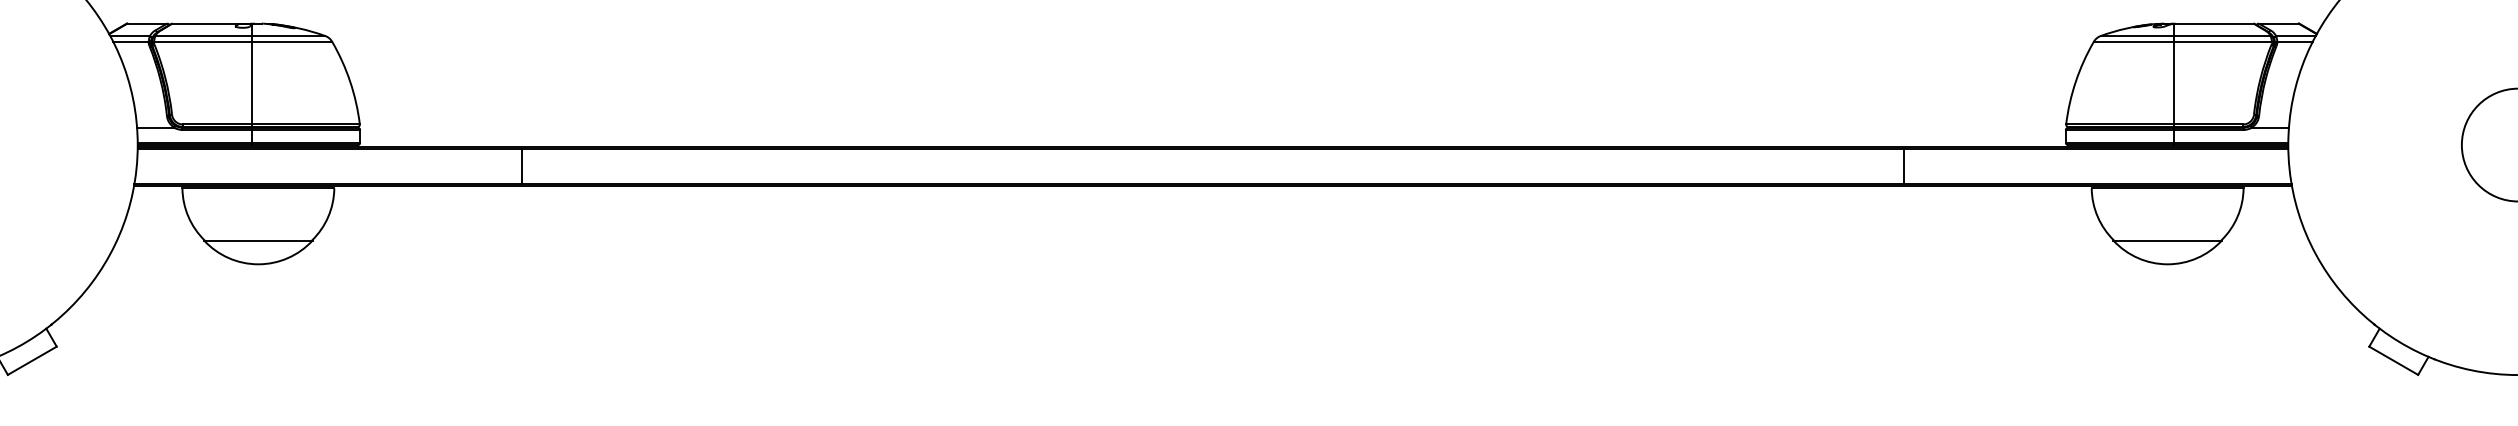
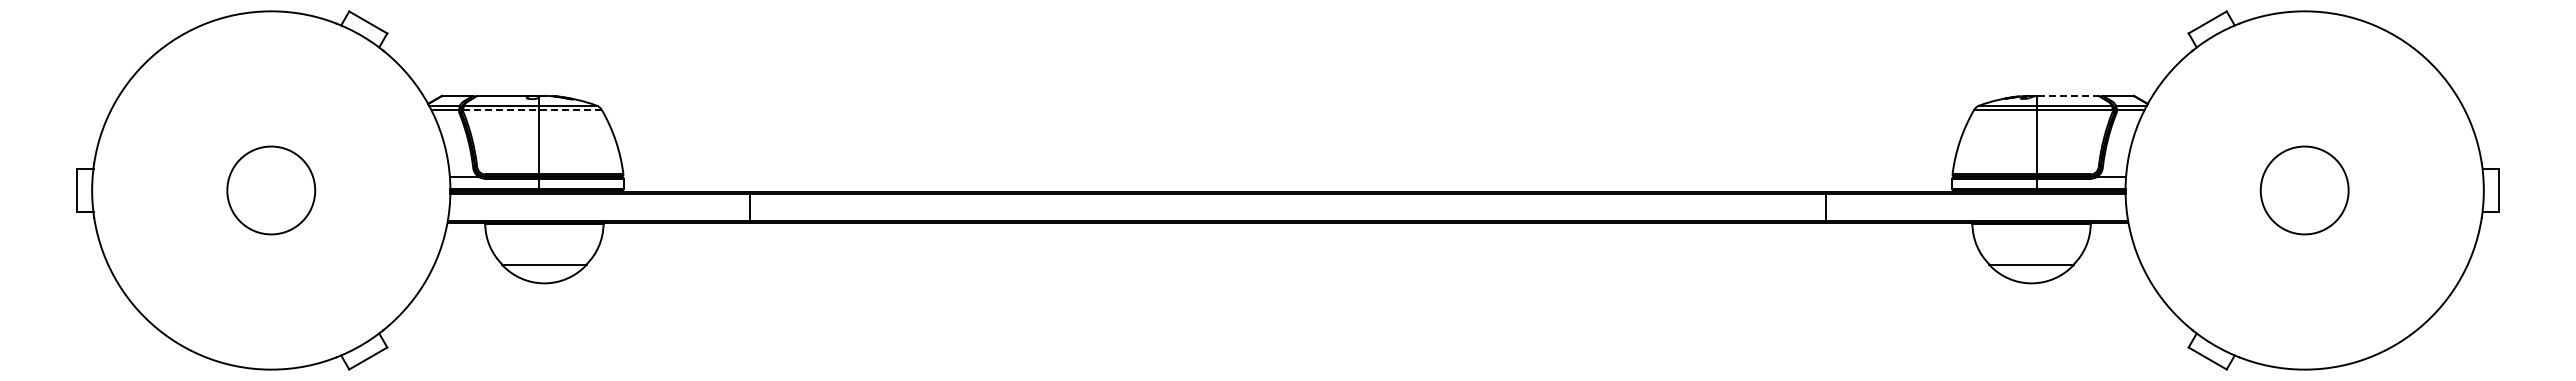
line: (2215, 23) -> (2068, 95), solid -> dashed
line: (243, 42) -> (532, 110), solid -> dashed

